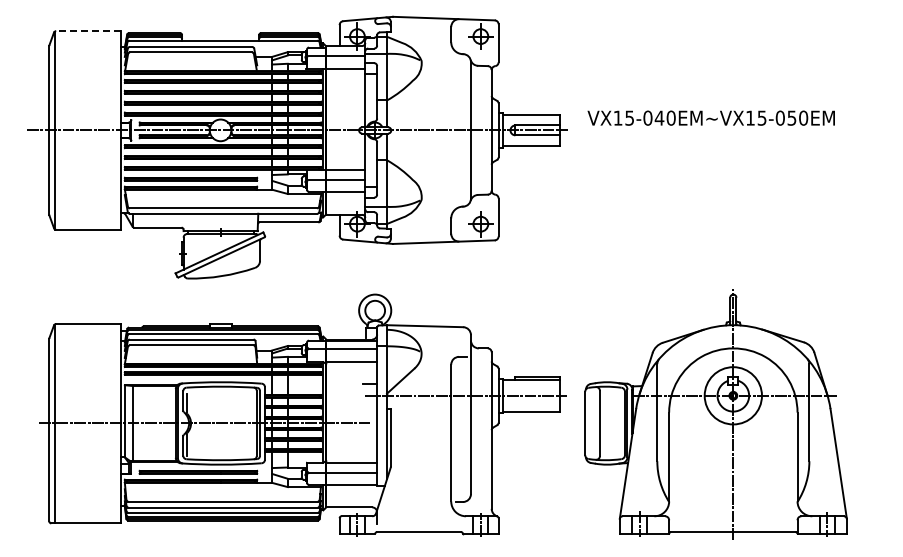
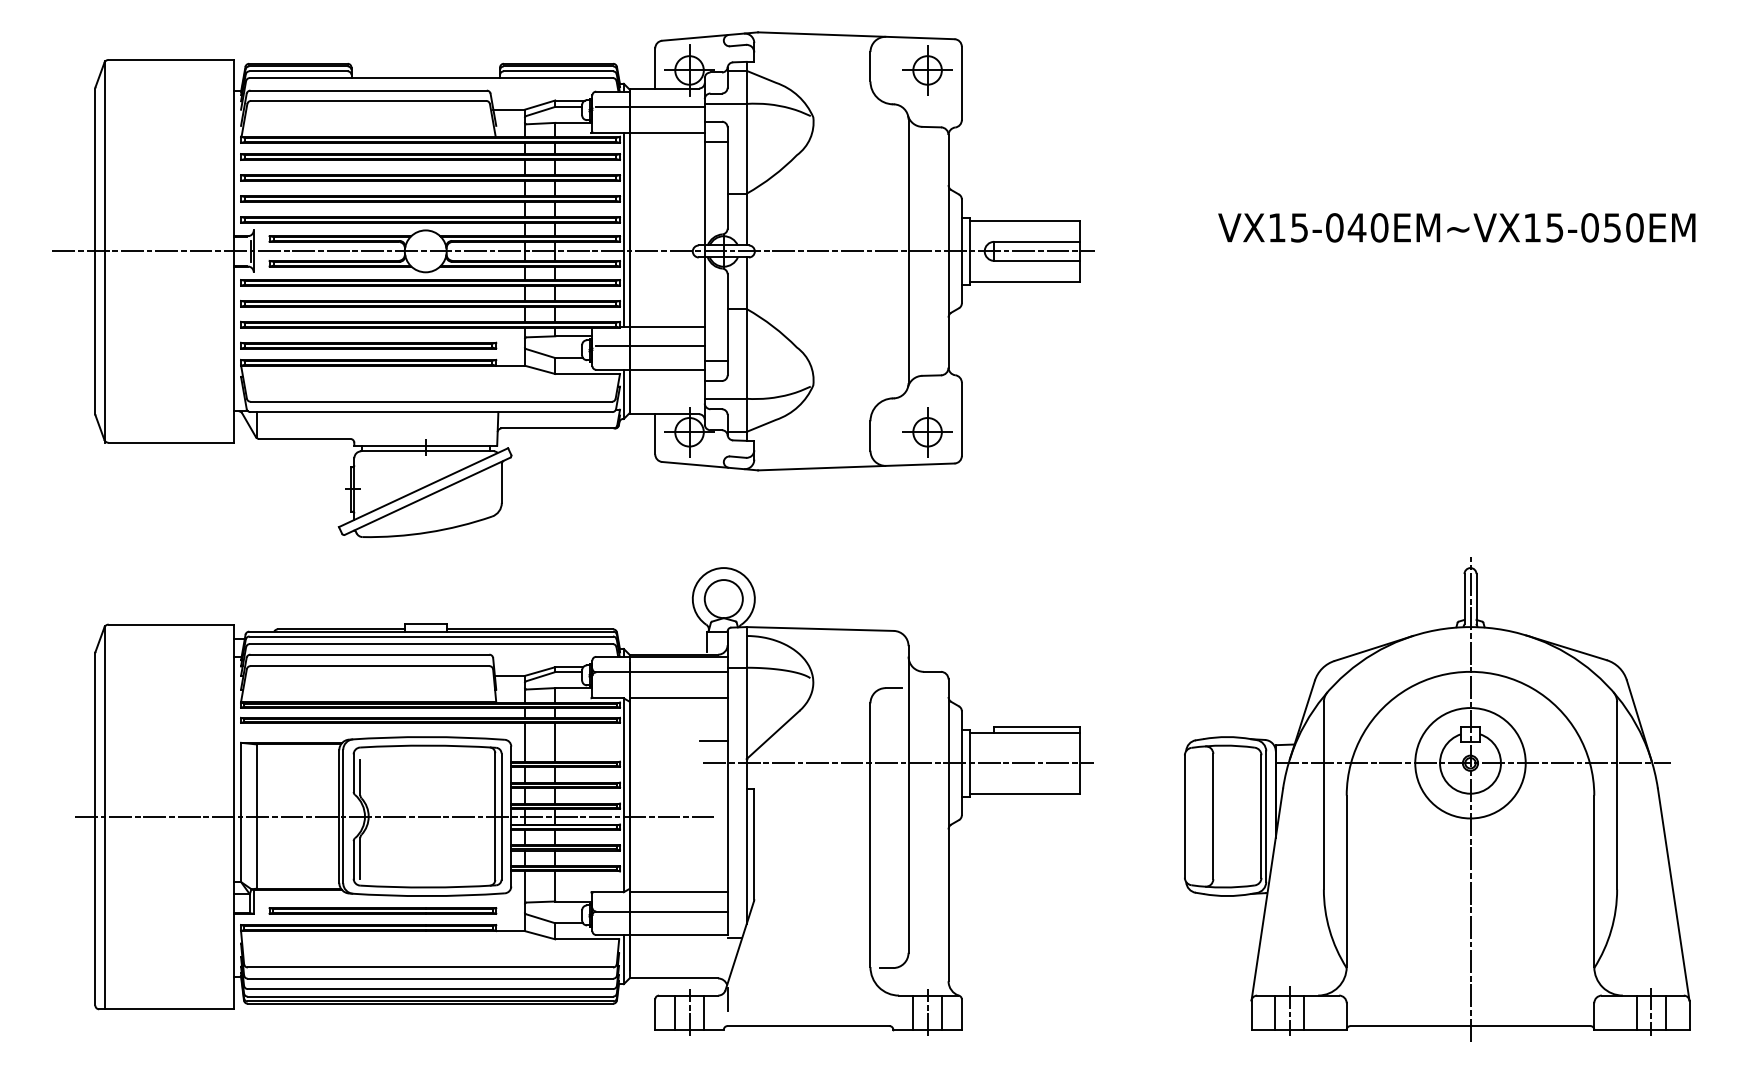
line: (88, 31) -> (170, 60), dashed -> solid
text: (710, 117) -> (1455, 226), moved
part: (715, 414) -> (1436, 799), moved

